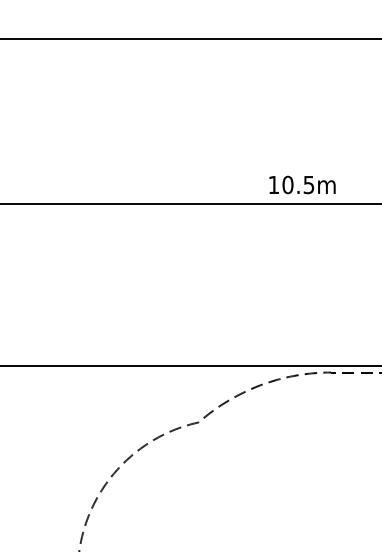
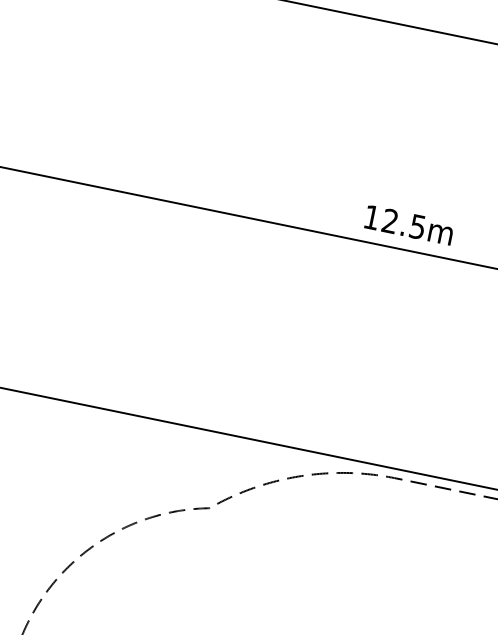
text: (287, 184) -> (389, 220), 10.5m -> 12.5m

